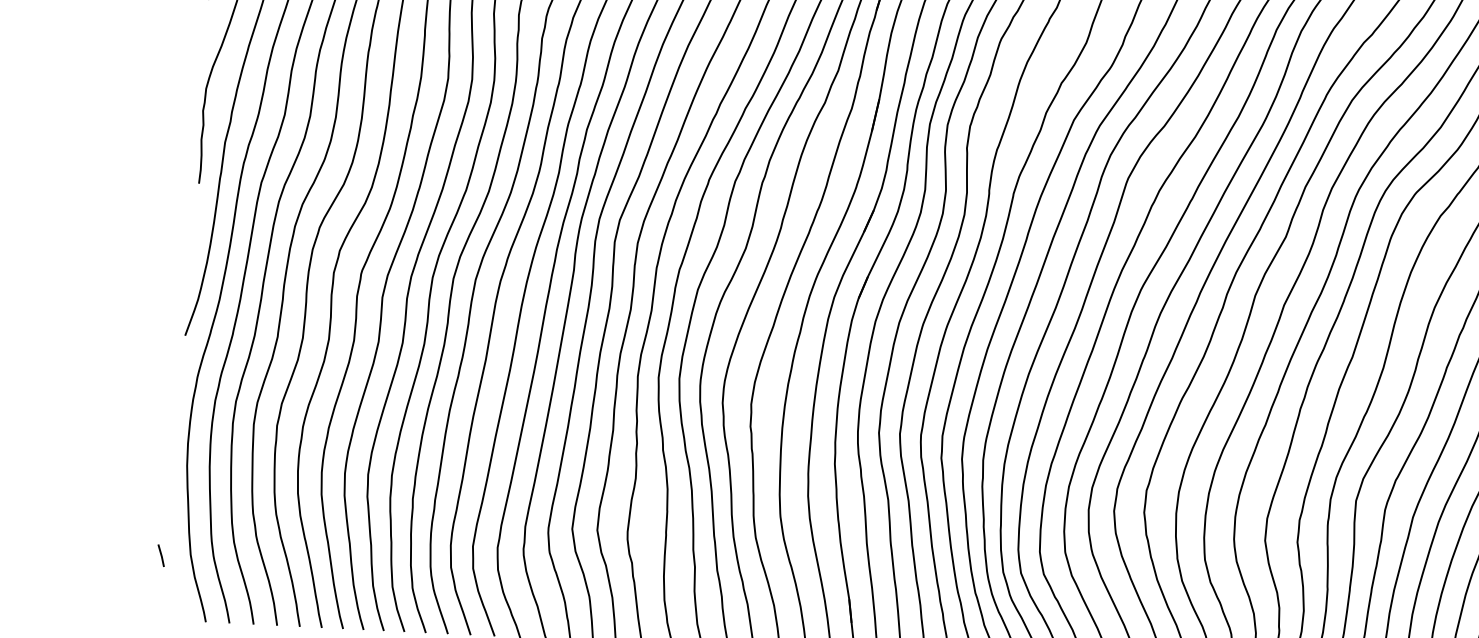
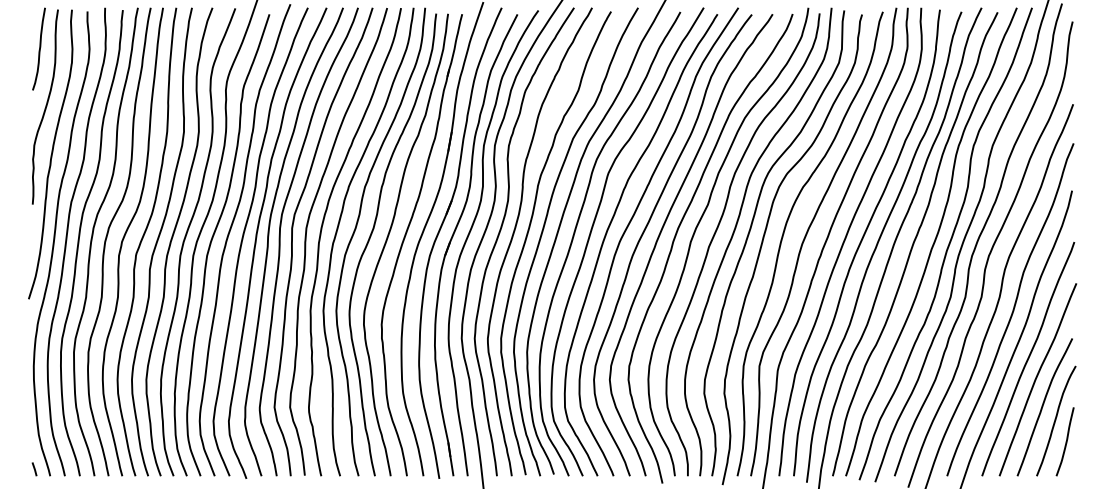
line: (161, 555) -> (34, 469), moved

